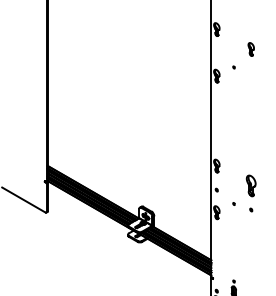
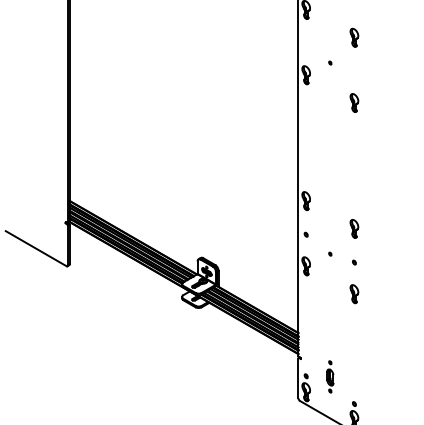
part: (251, 95) -> (354, 102), added
part: (251, 185) -> (354, 228), size x0.62
part: (251, 232) -> (354, 294), added

